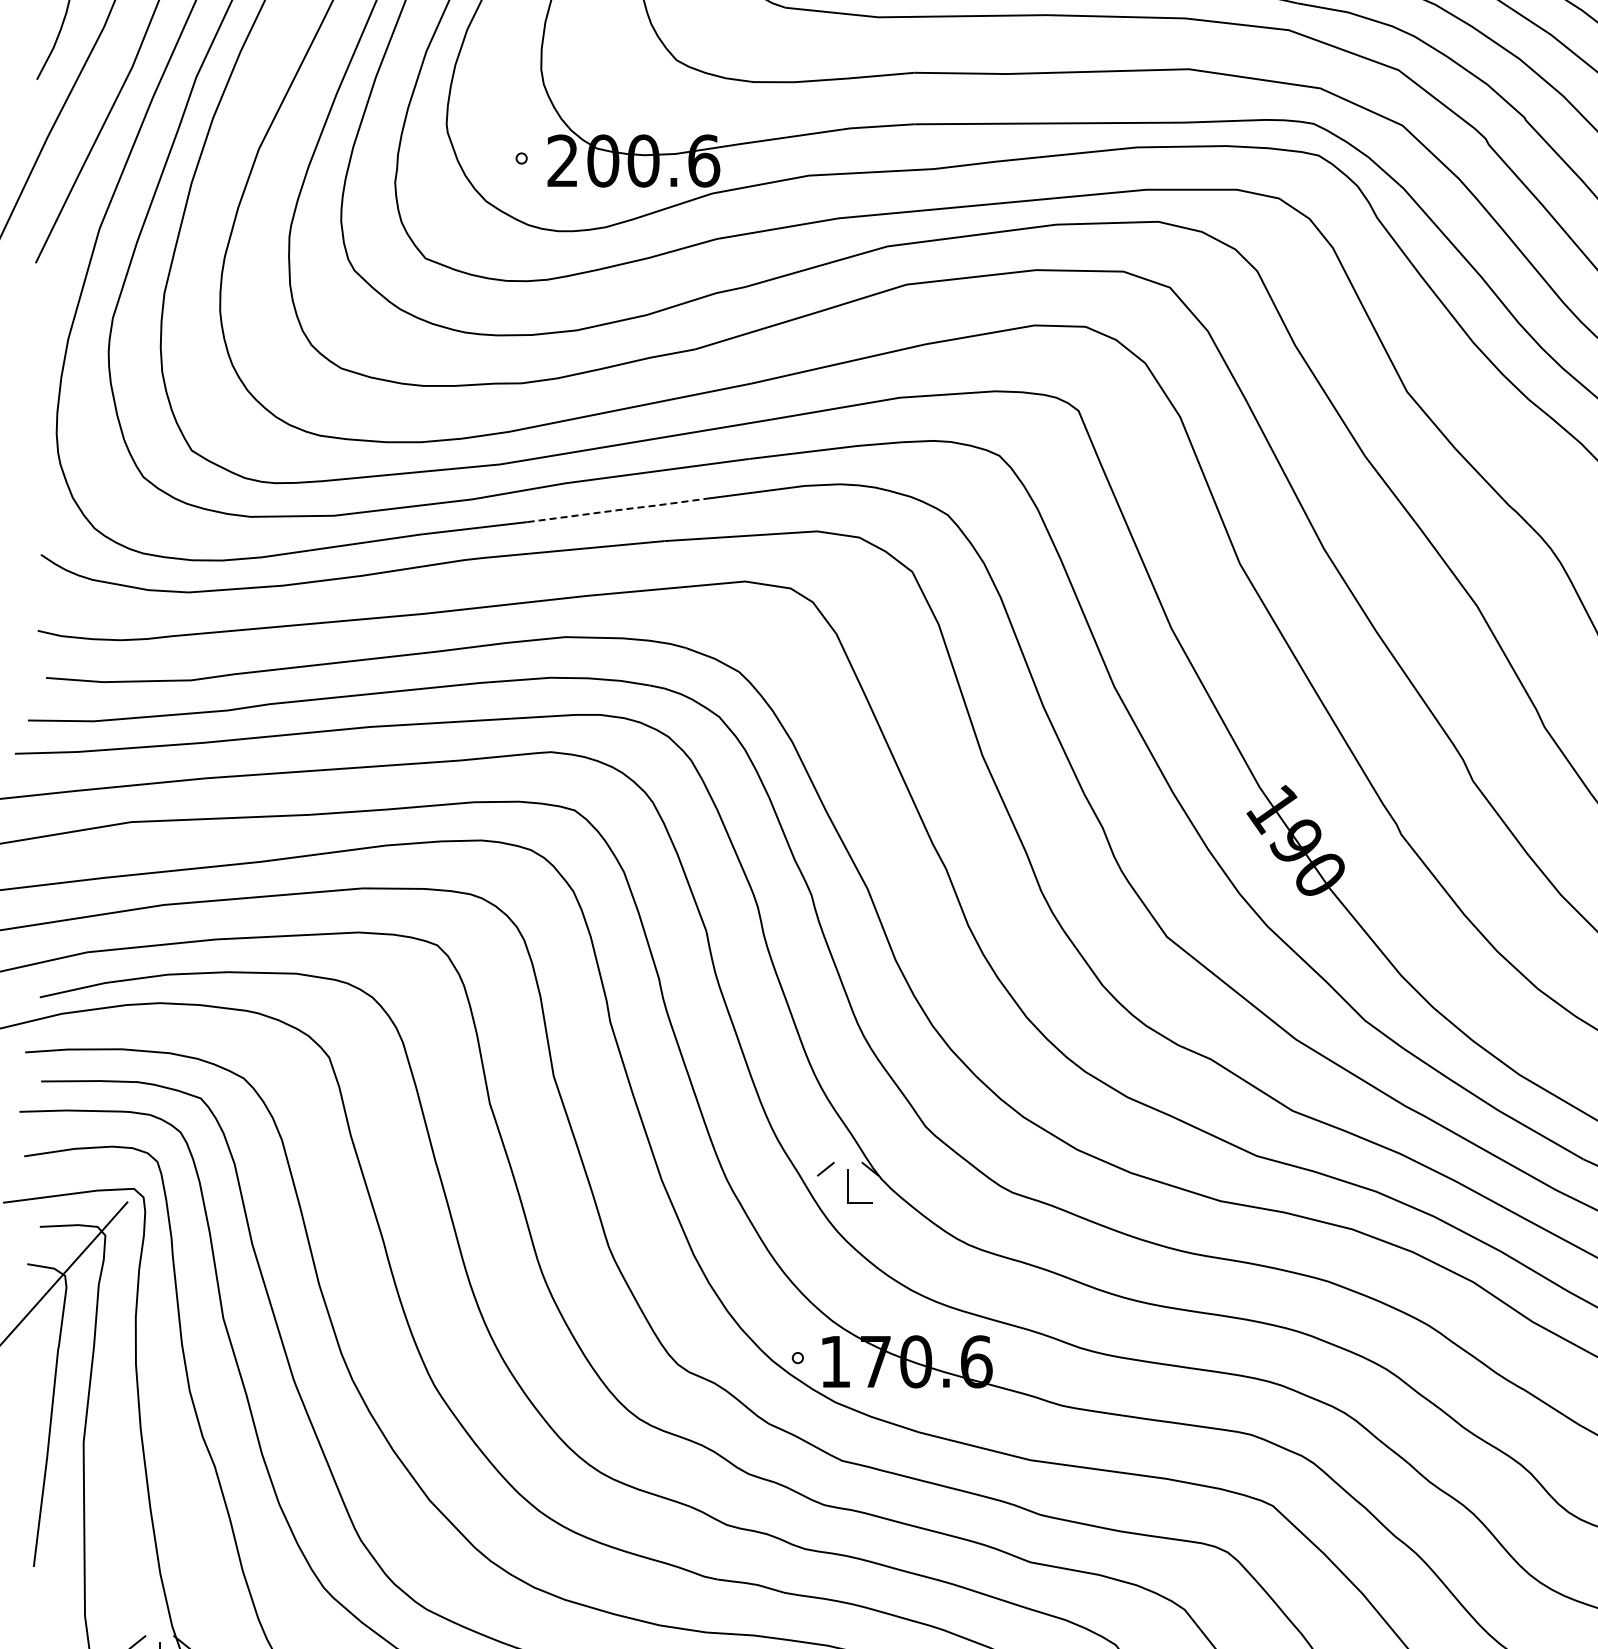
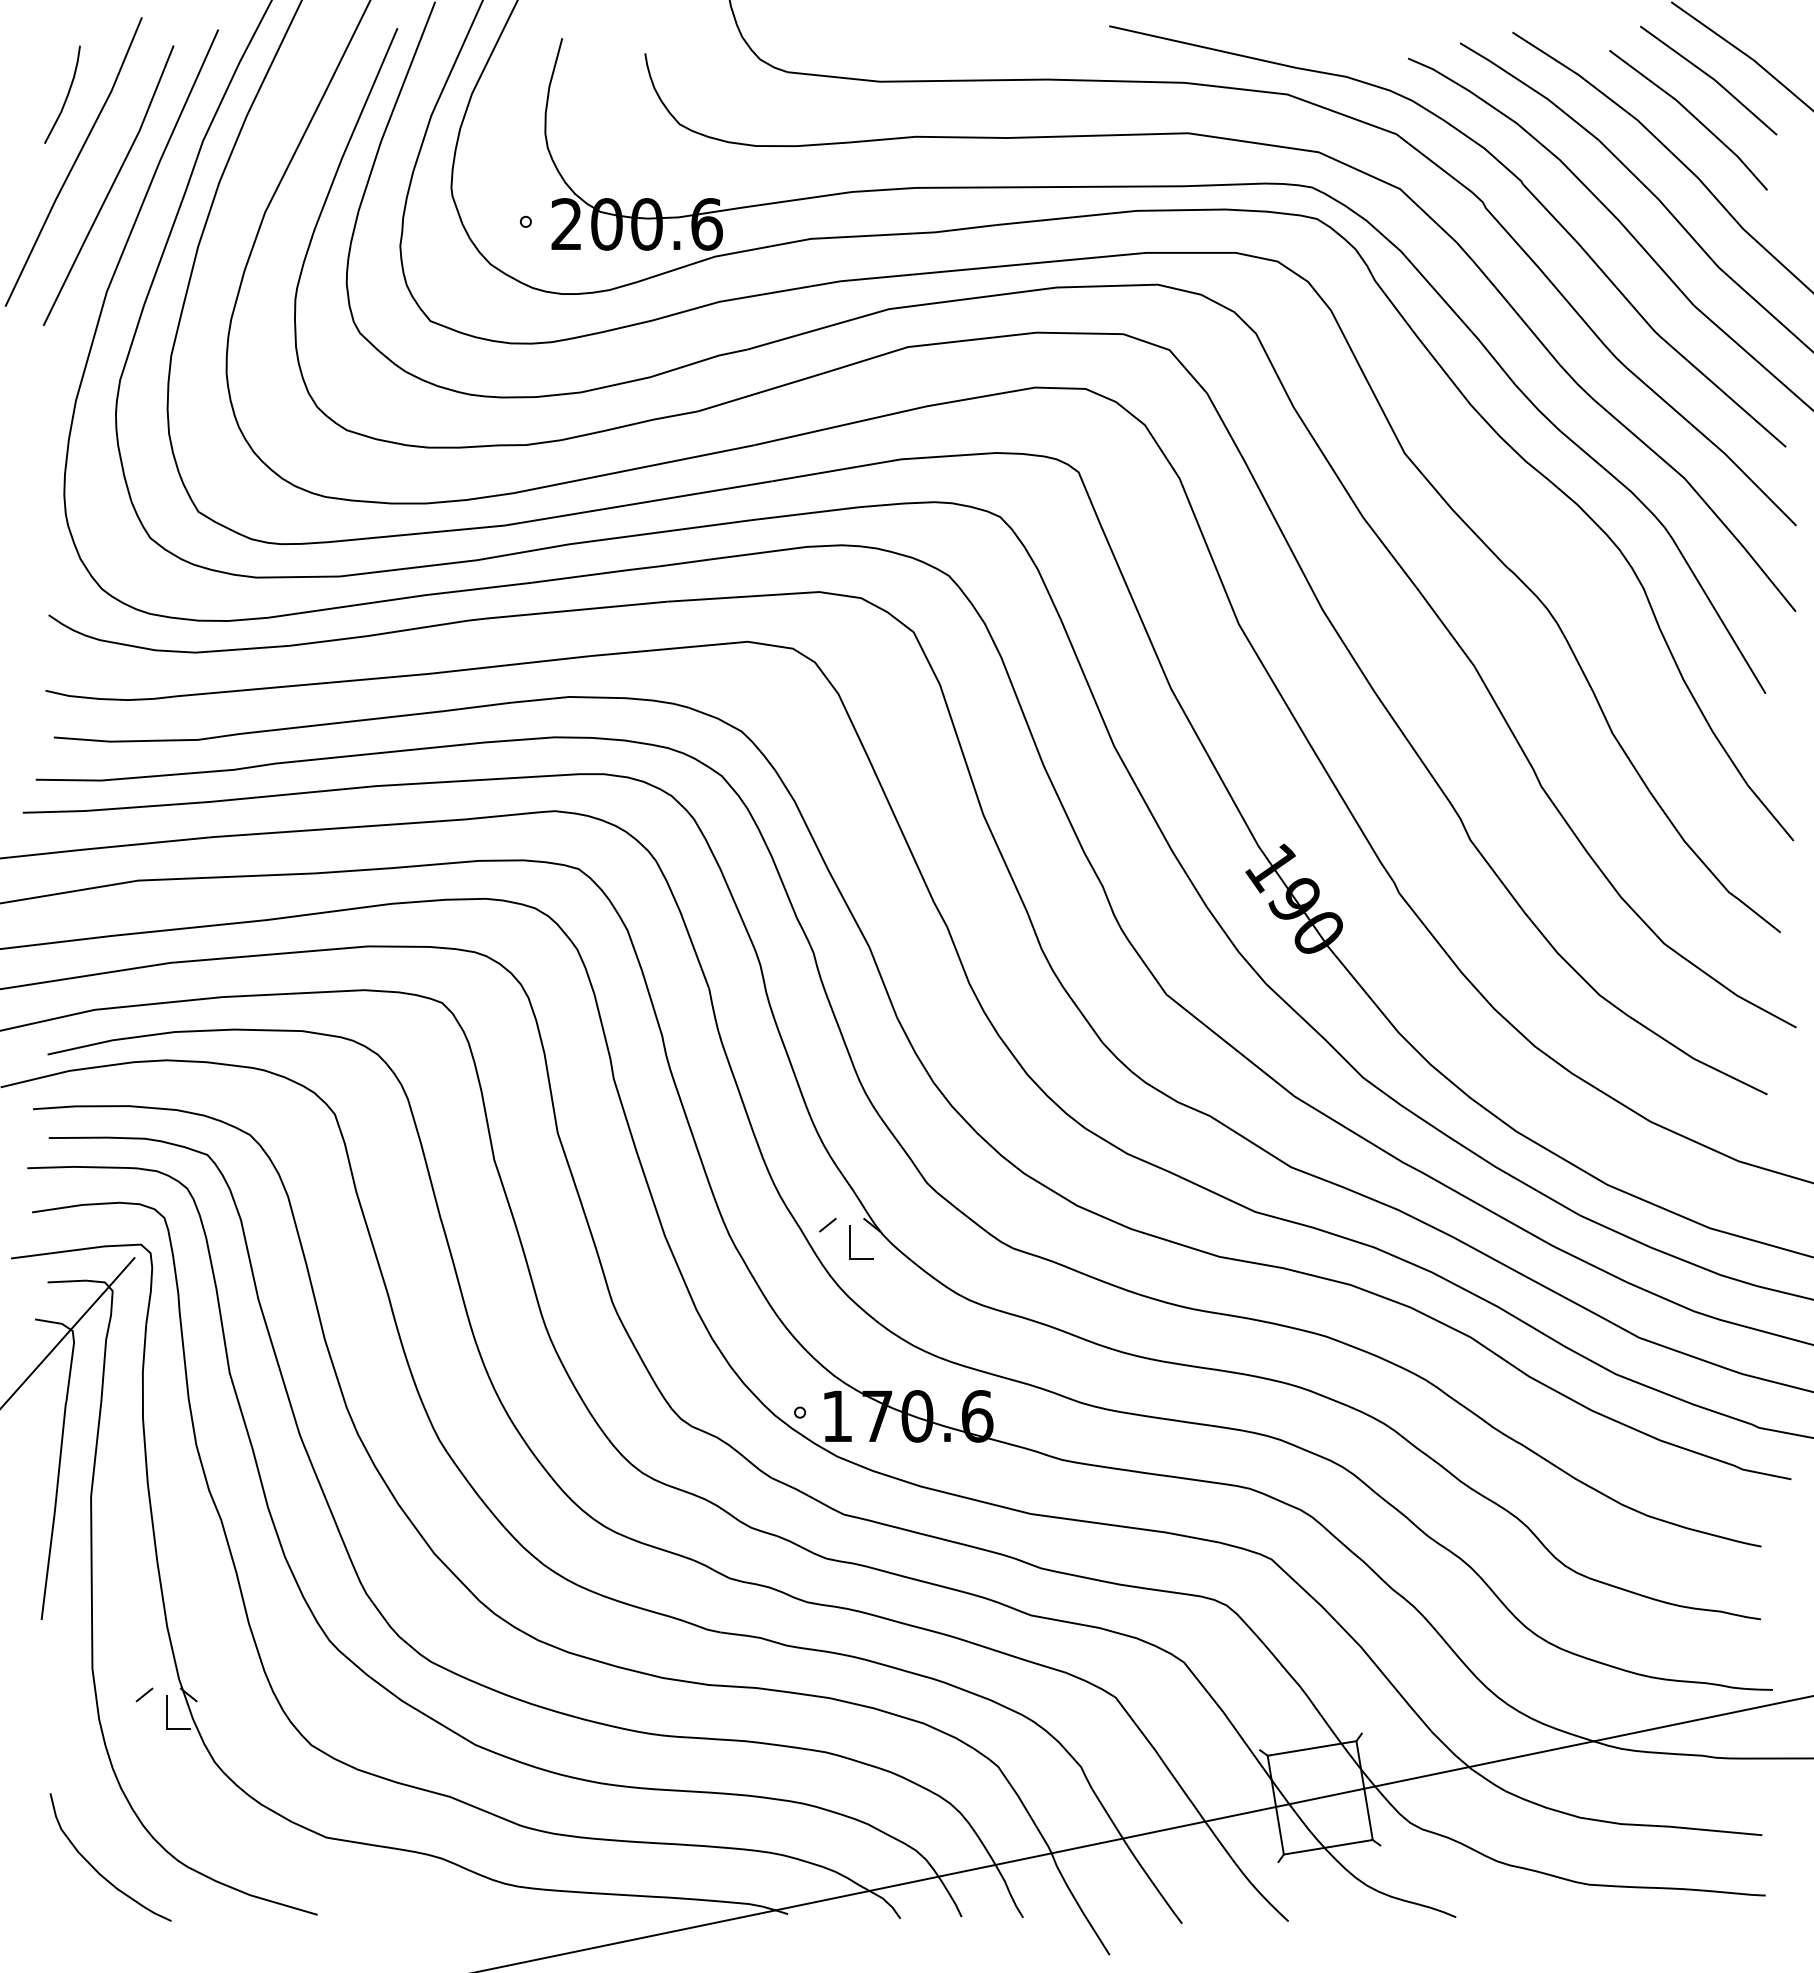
line: (618, 509) -> (622, 570), dashed -> solid

